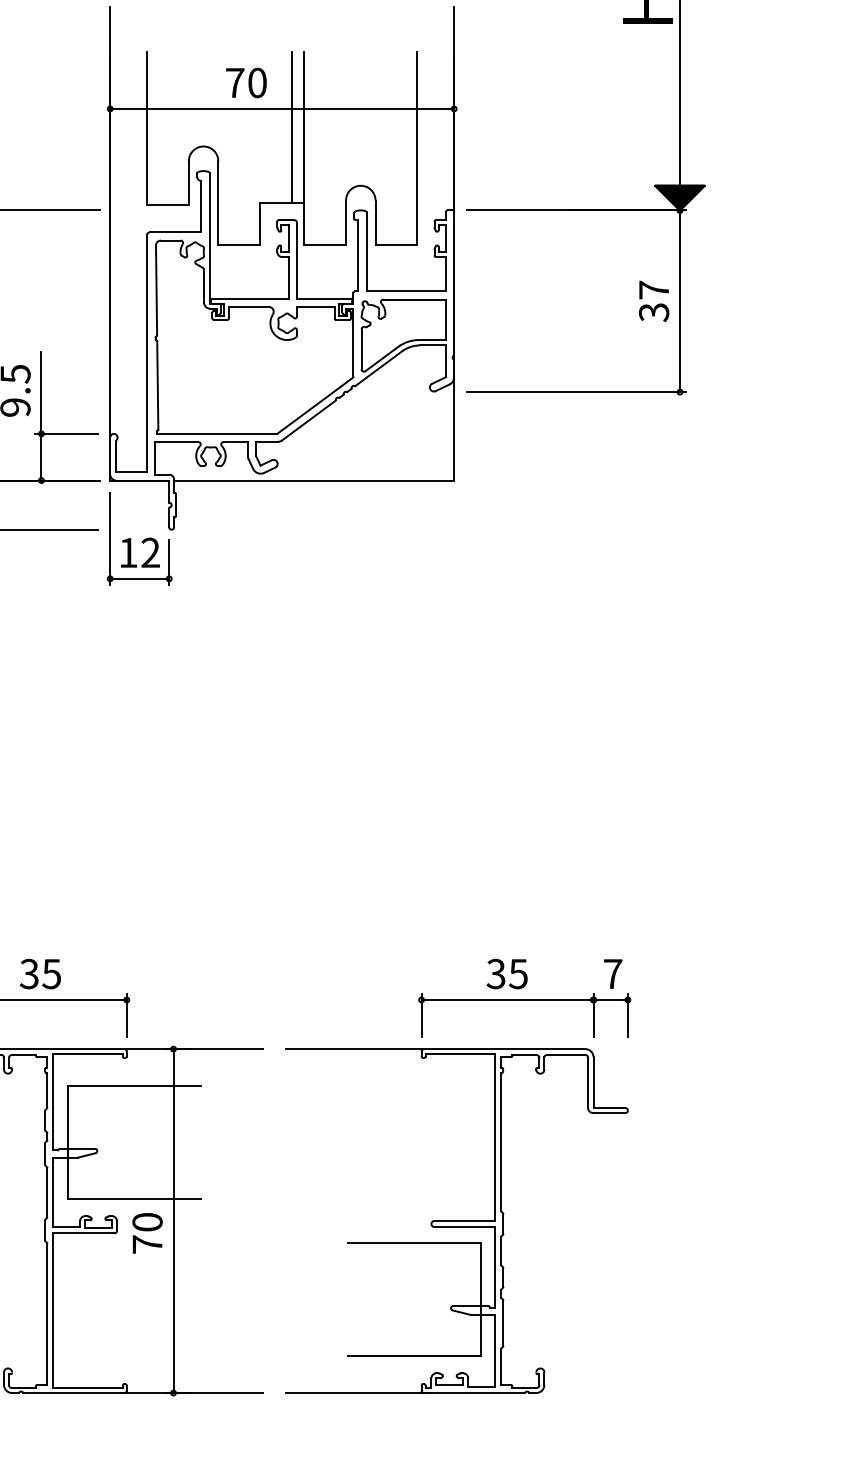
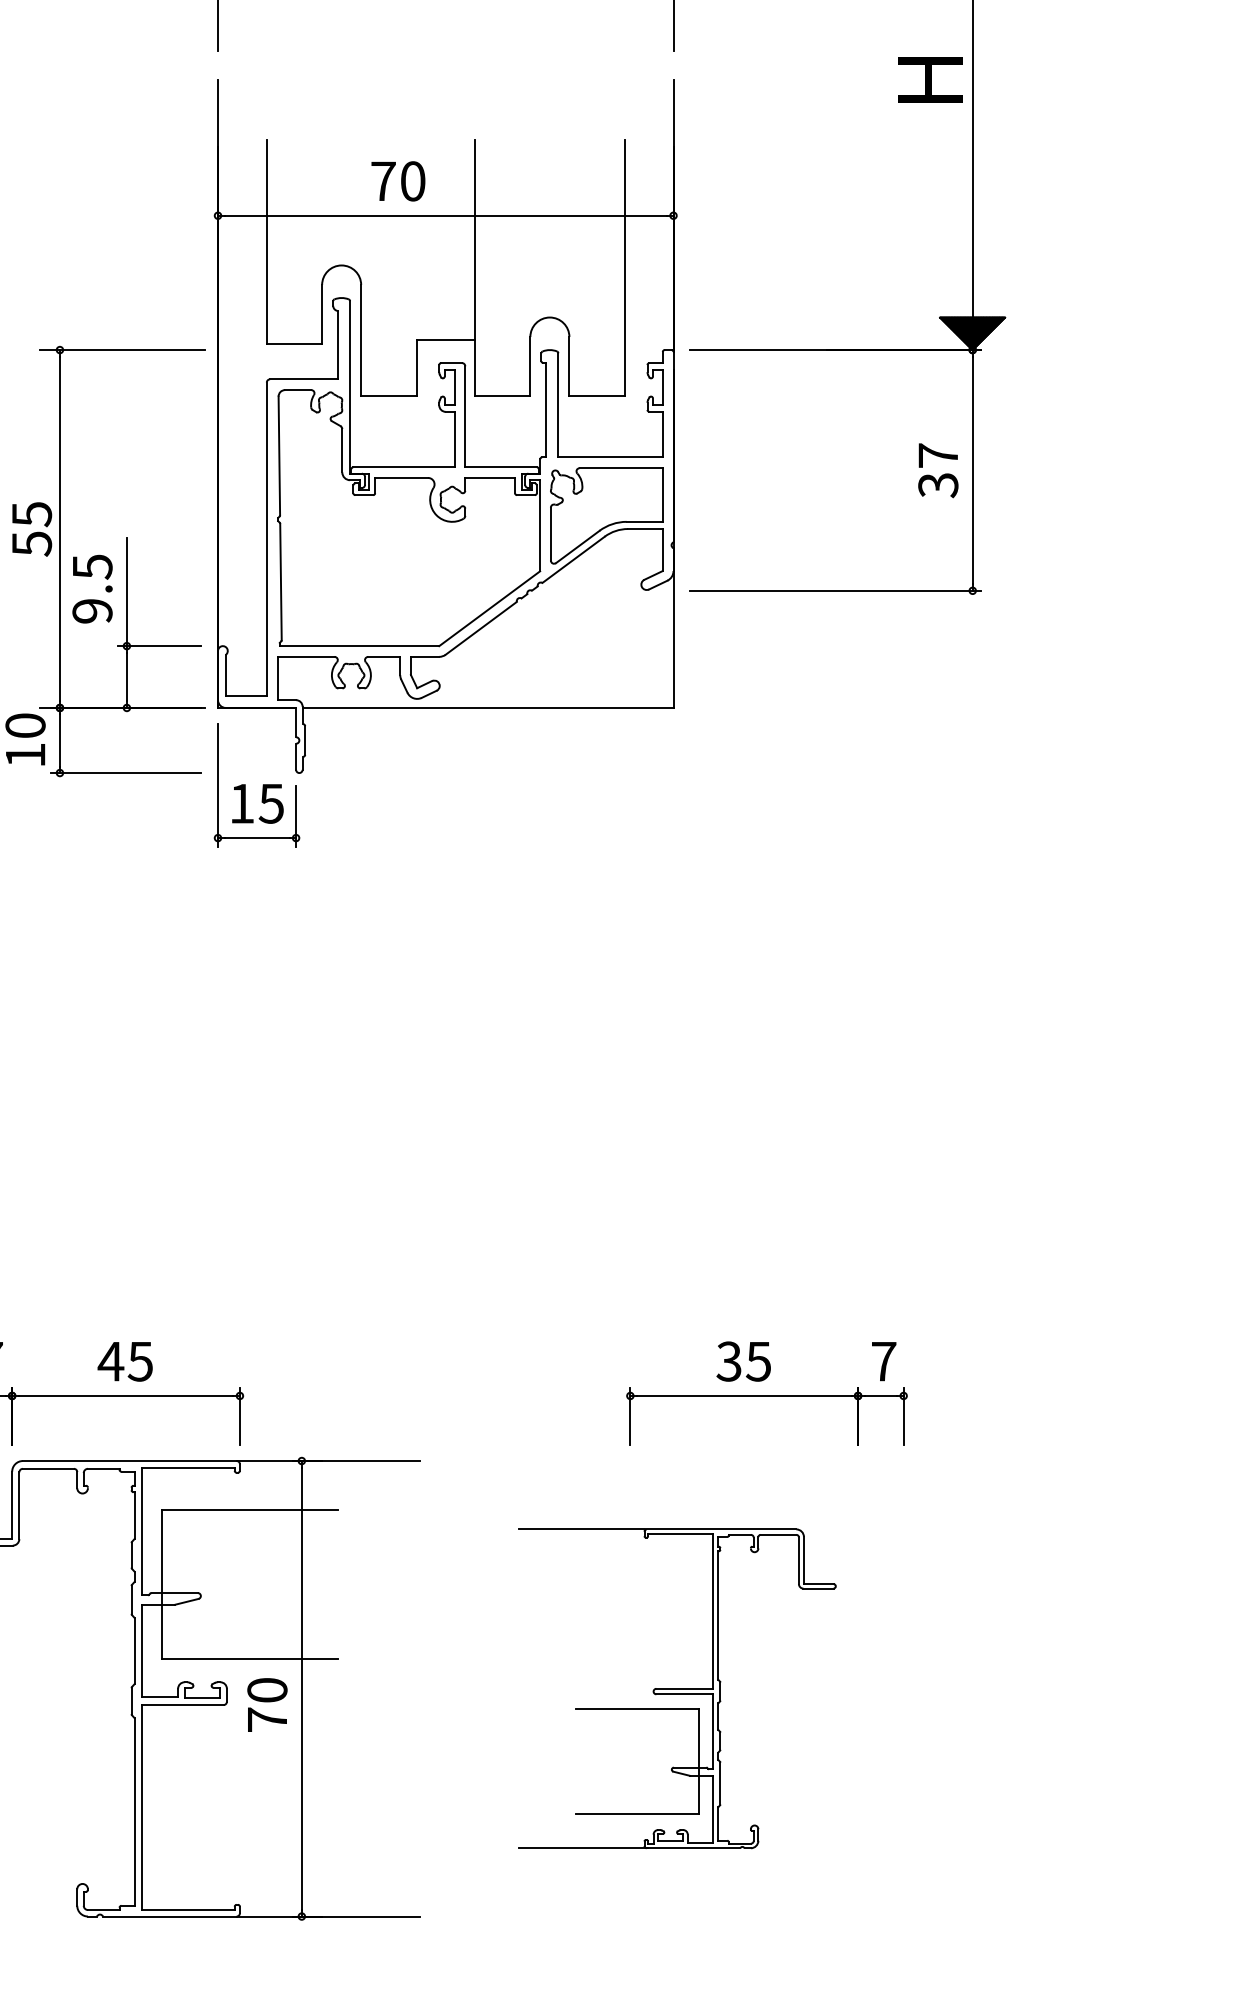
line: (291, 127) -> (458, 240), removed
text: (149, 552) -> (270, 803), 12 -> 15
text: (29, 973) -> (110, 1361), 35 -> 45
part: (457, 1220) -> (677, 1688), size x0.7

